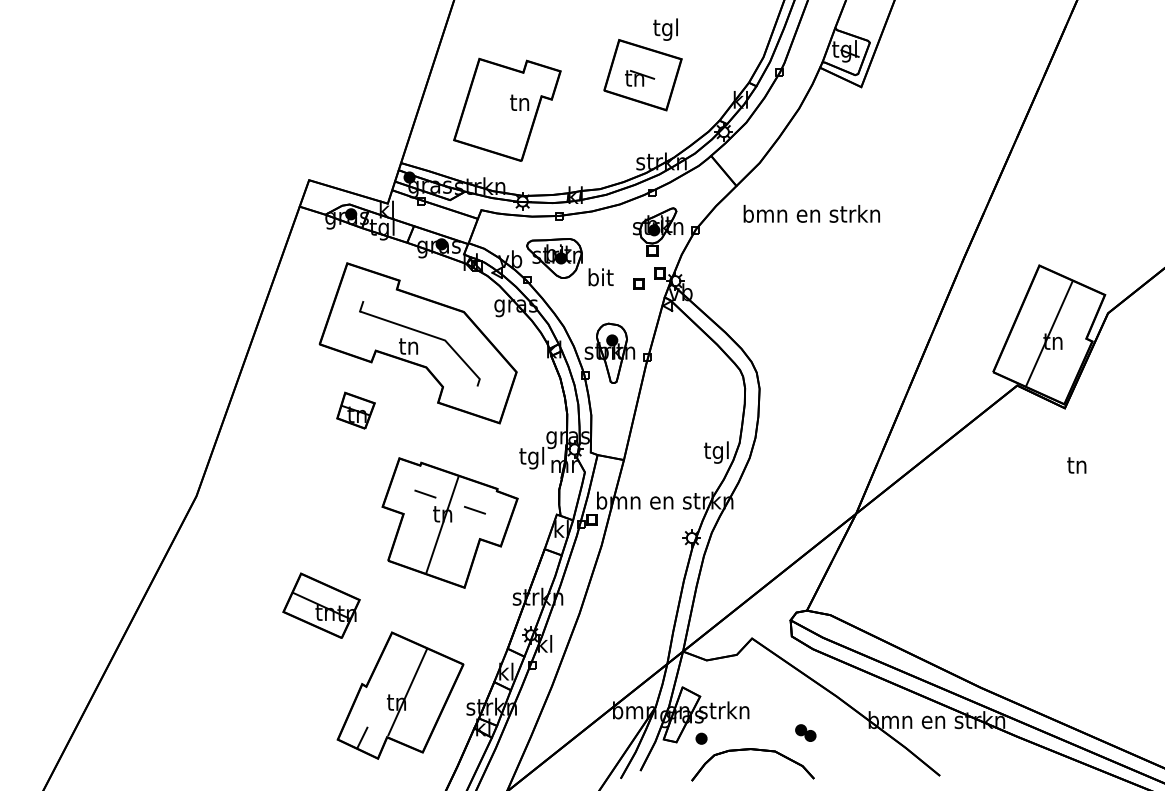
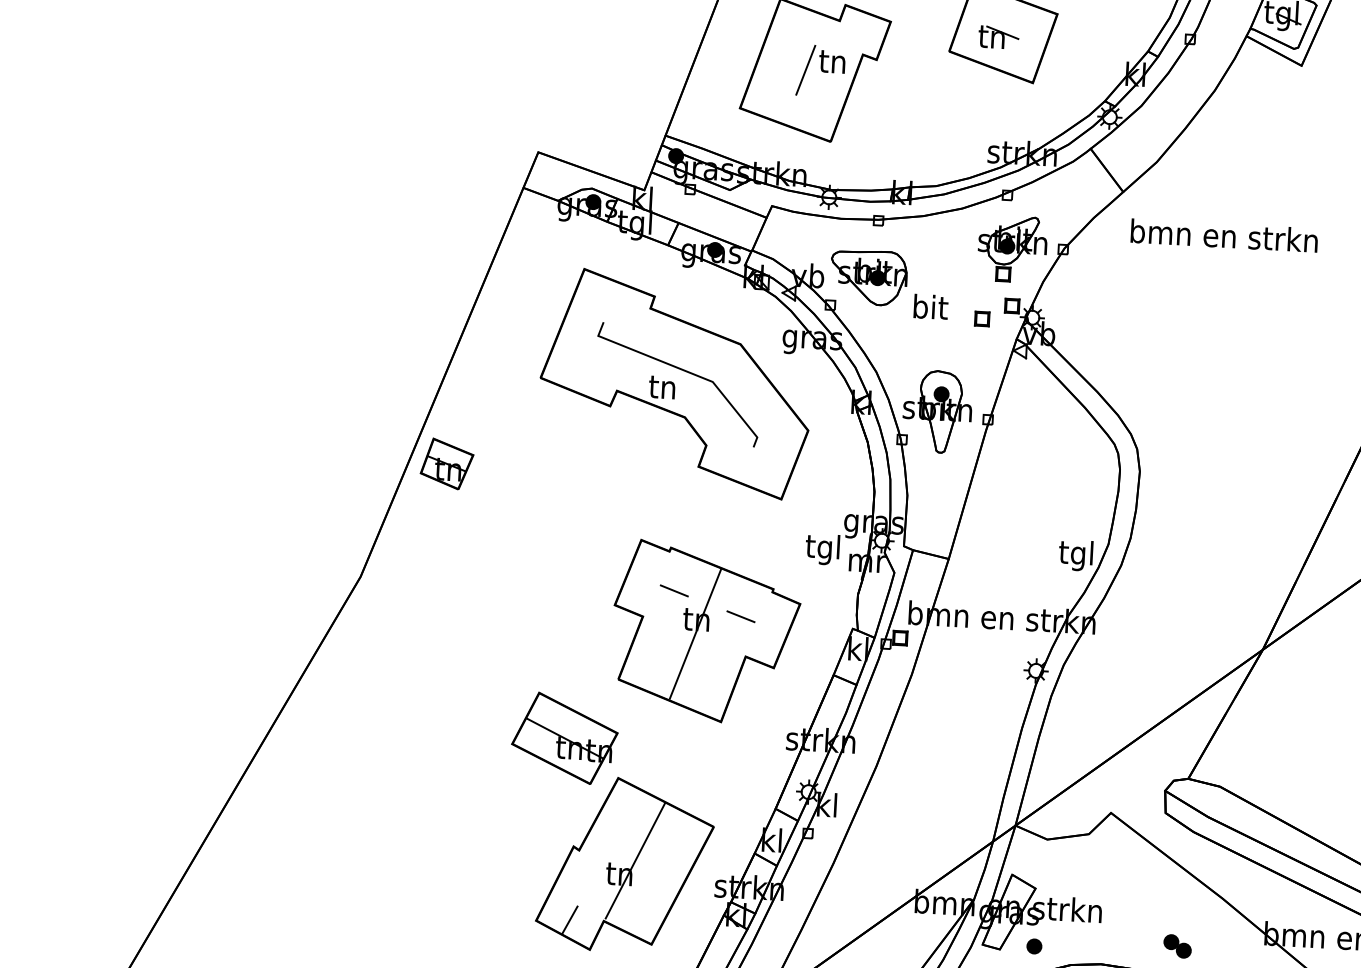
line: (500, 109) -> (805, 69), added
part: (355, 410) -> (446, 463), moved
part: (321, 605) -> (564, 737), moved

